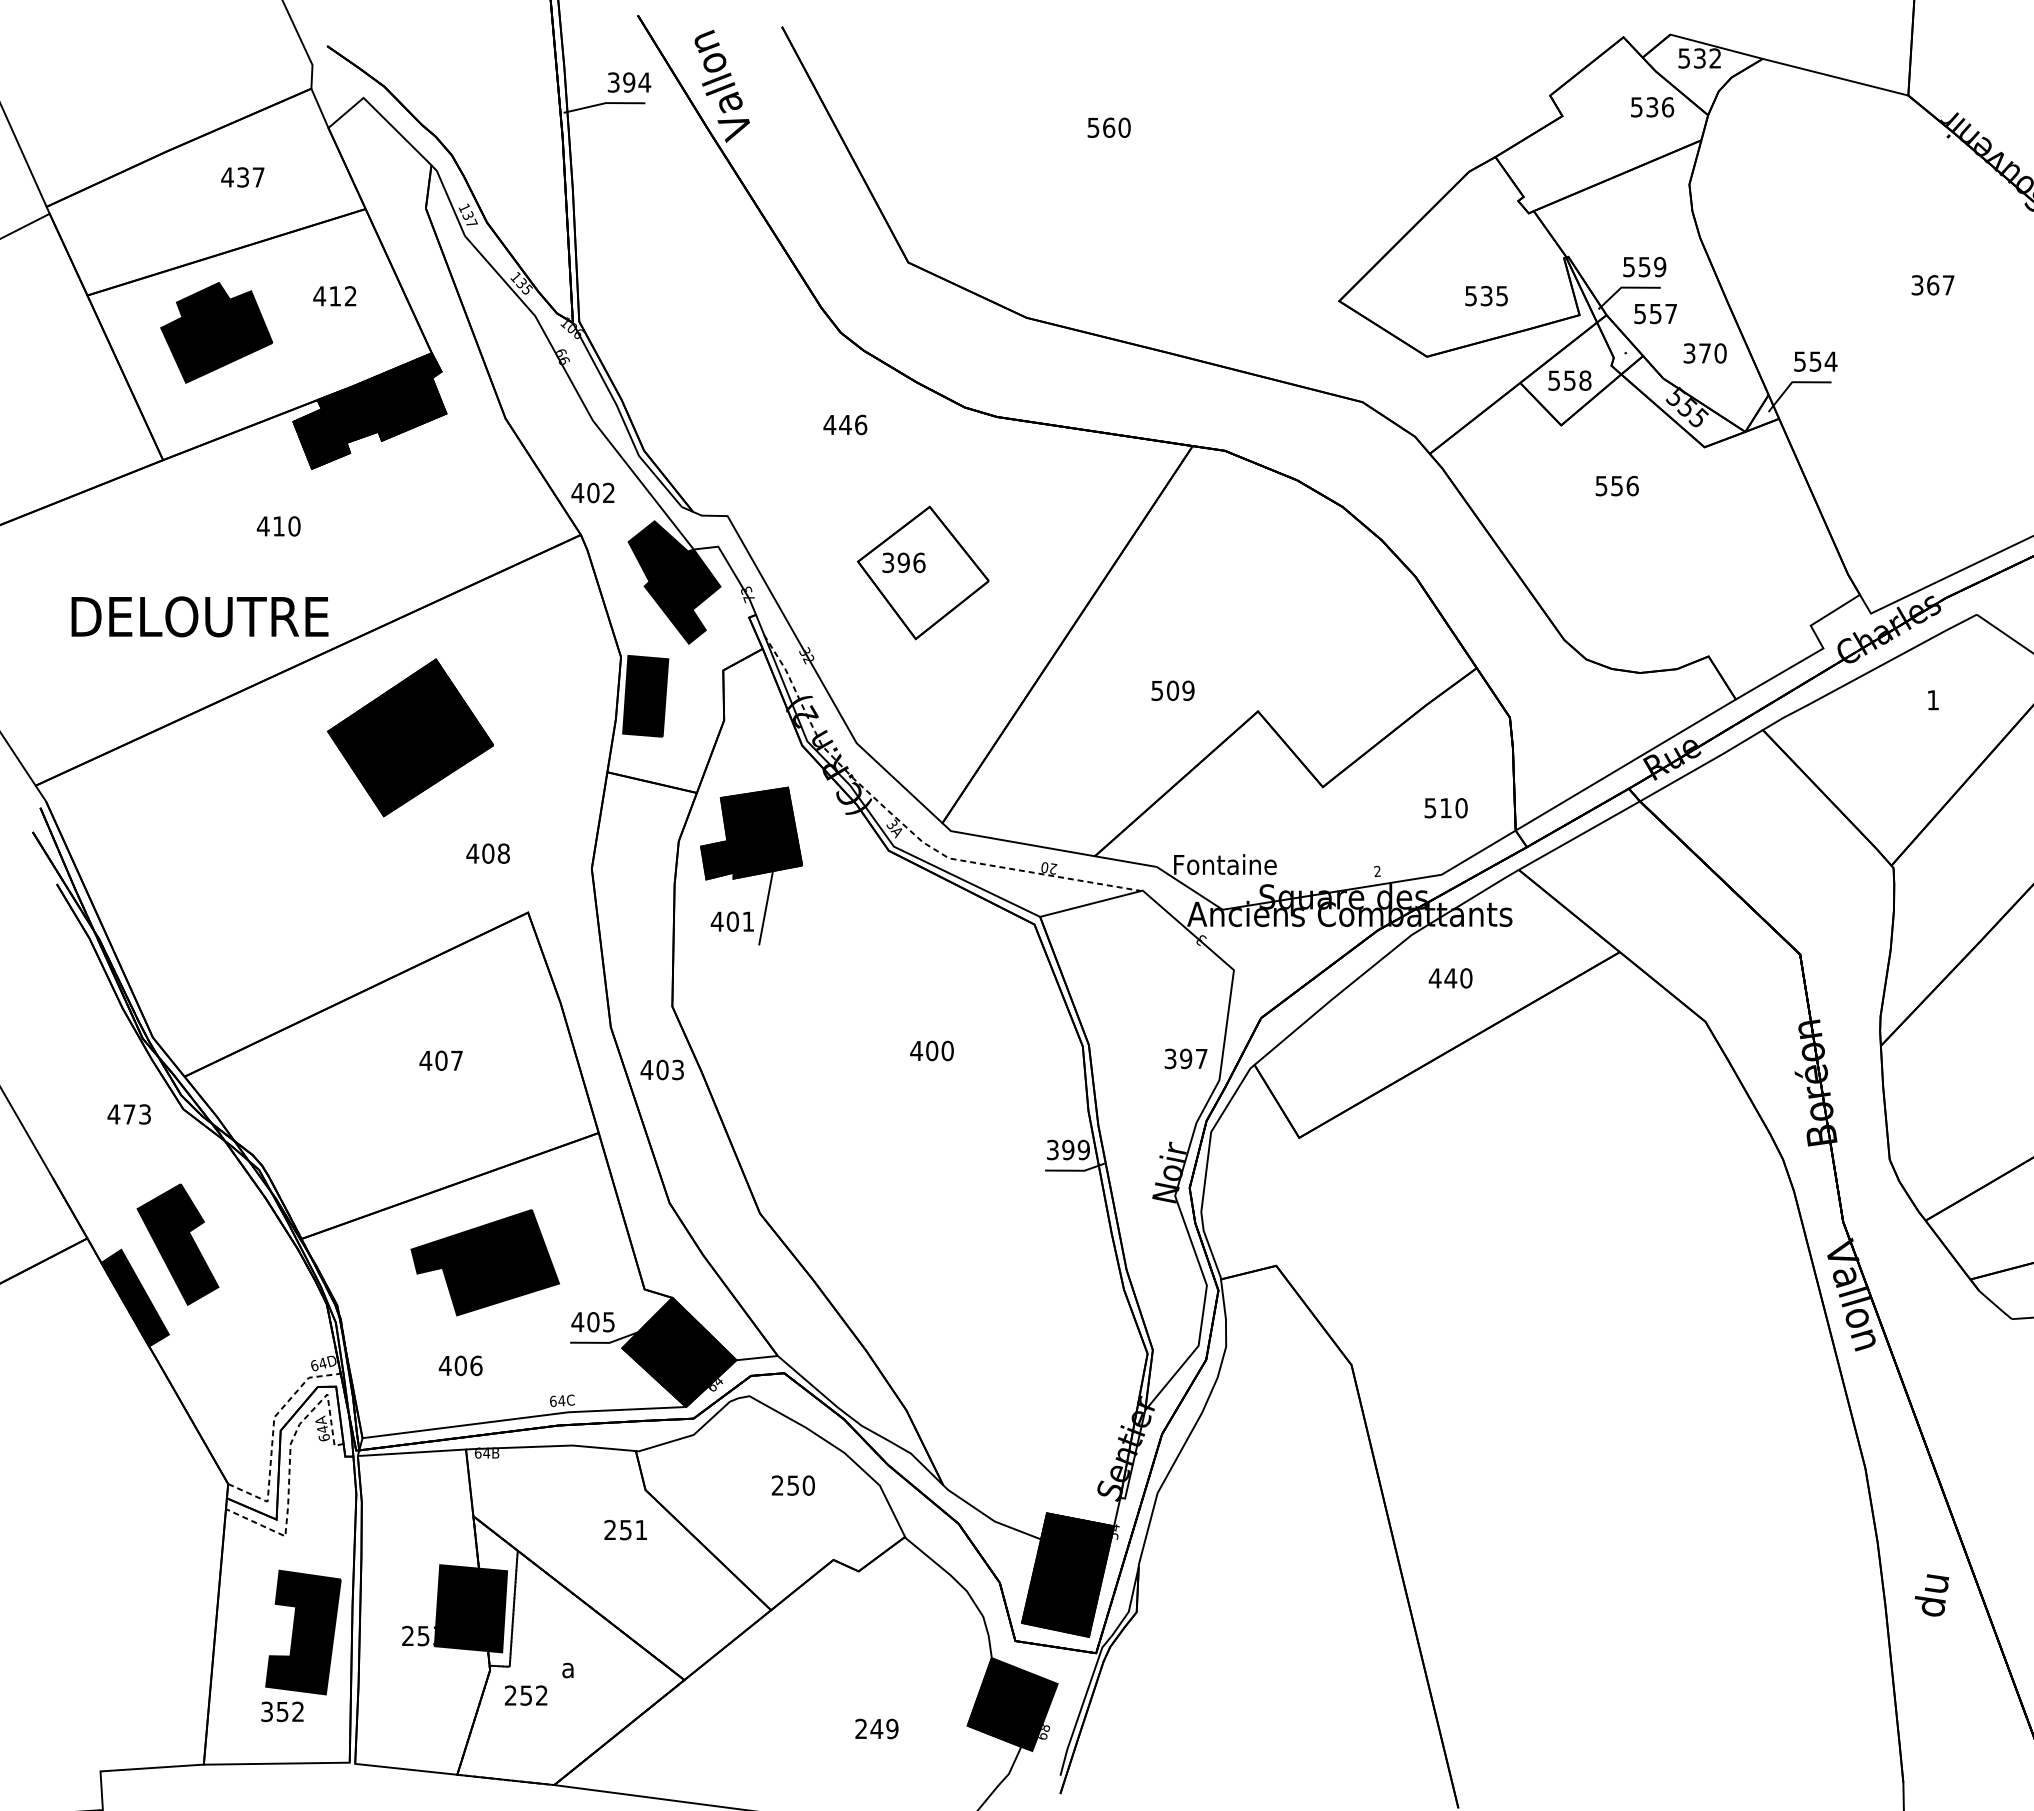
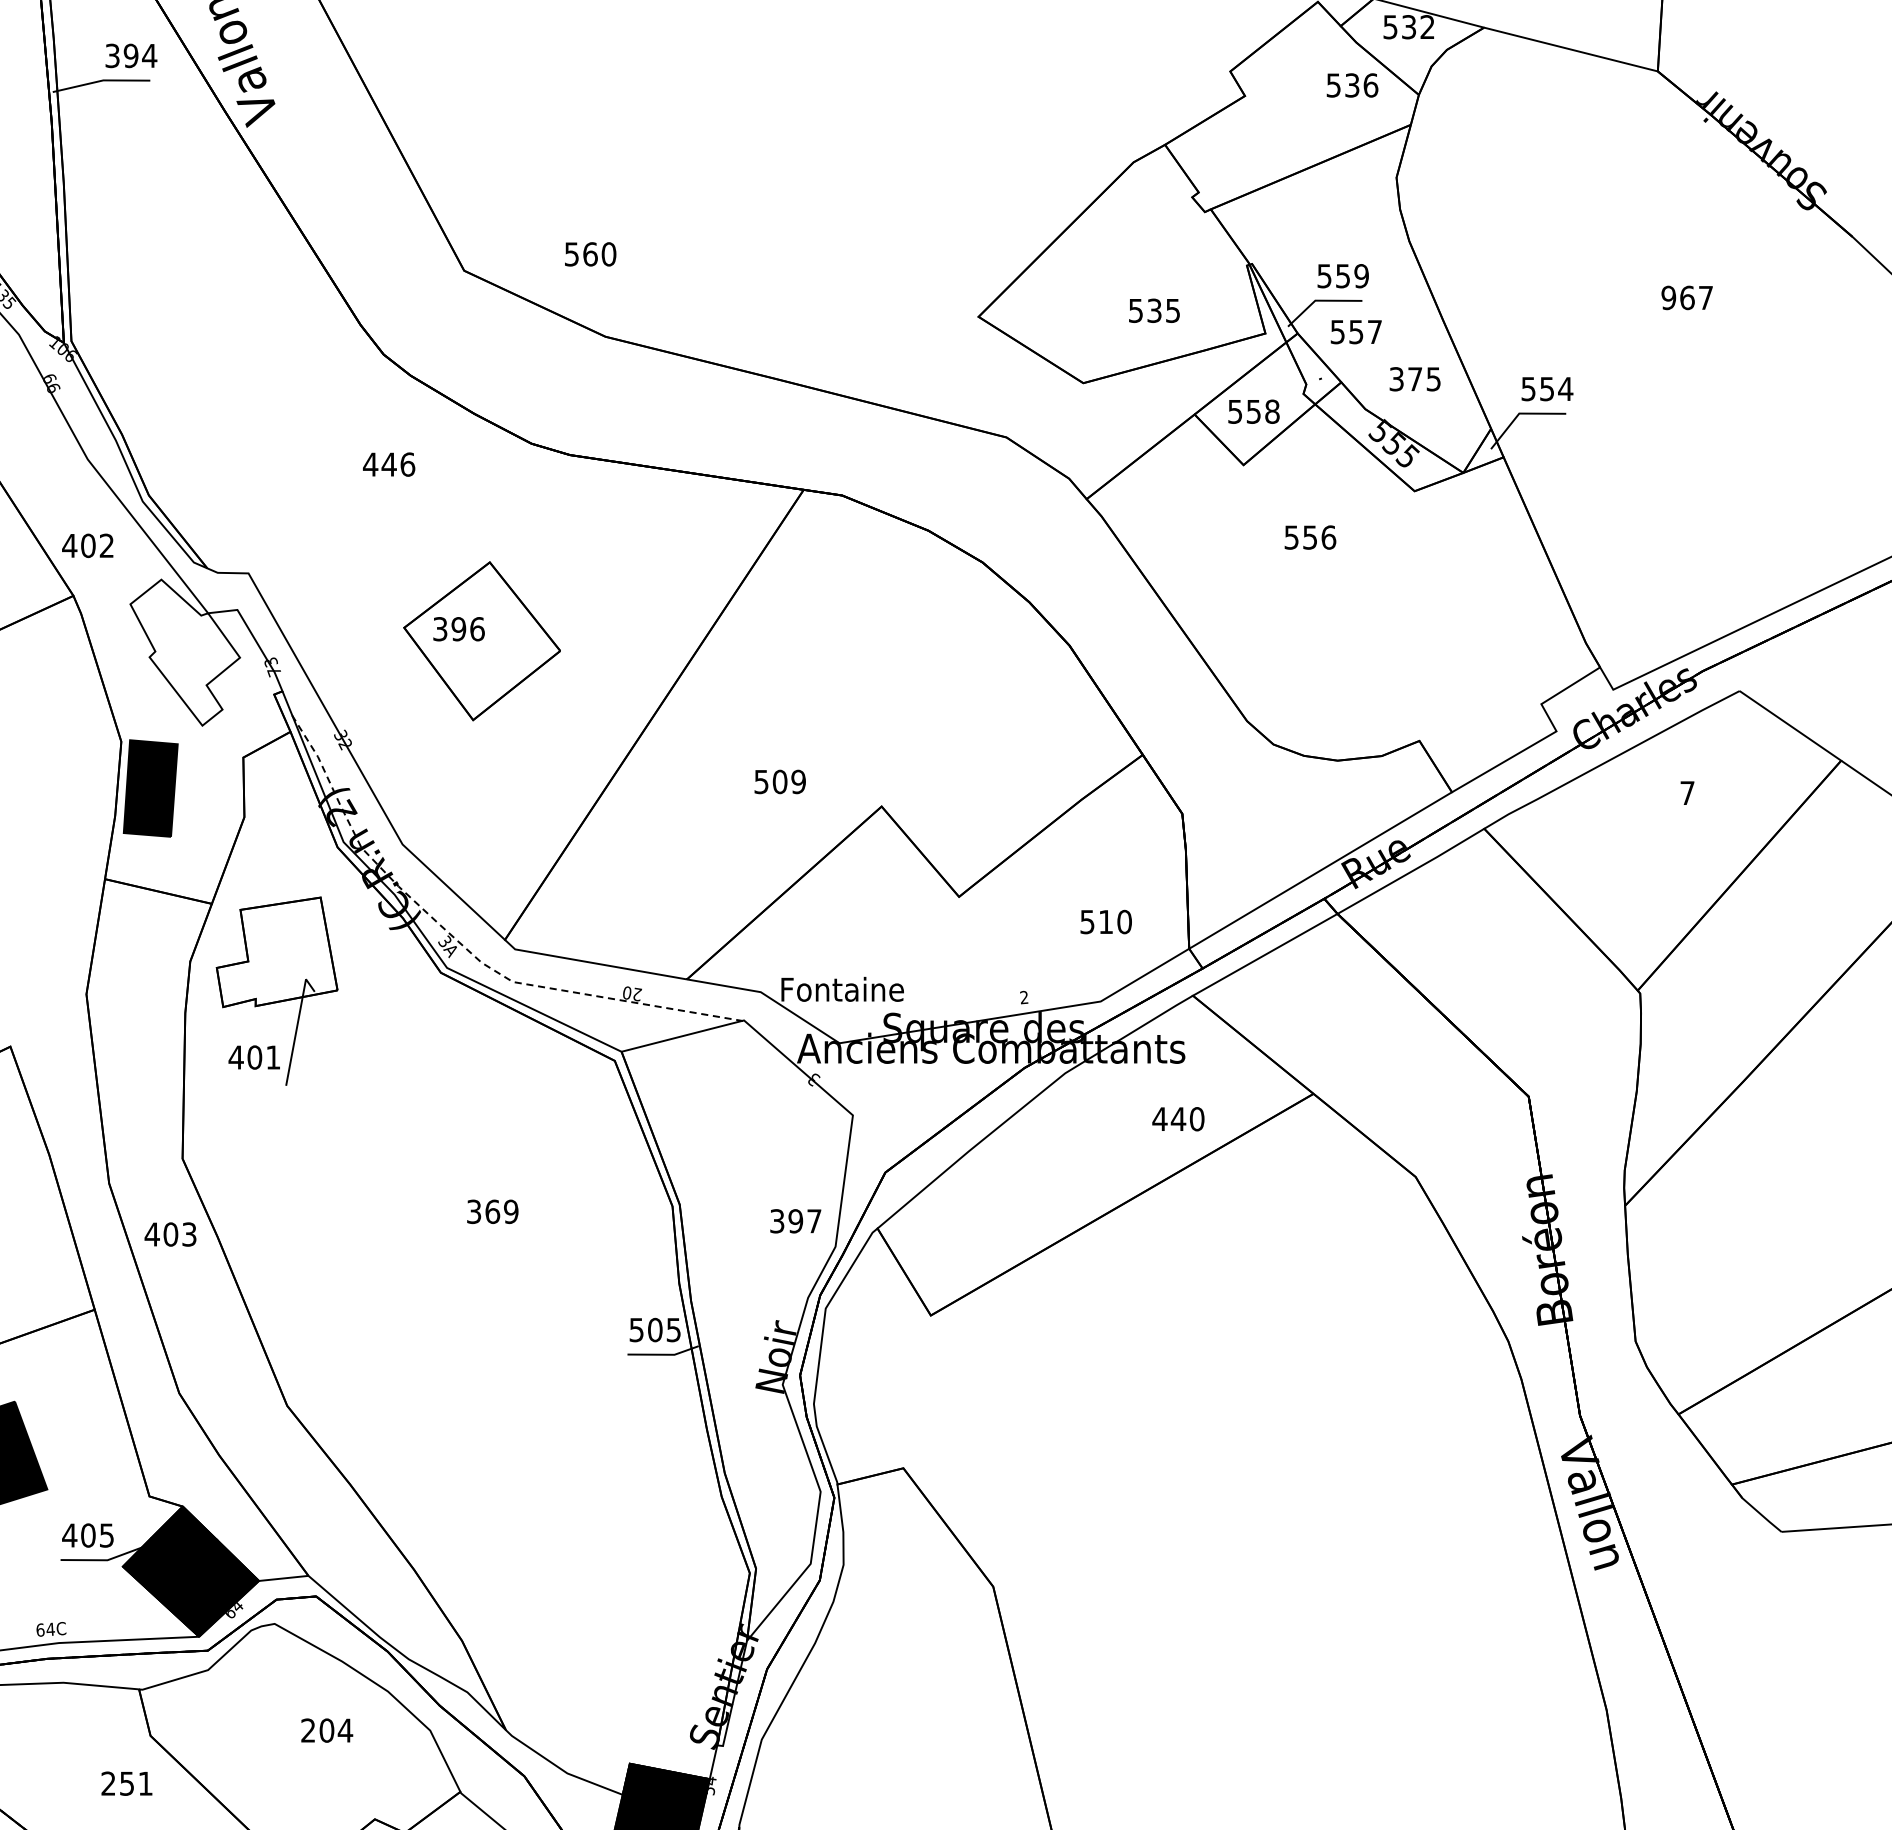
text: (1108, 127) -> (589, 253), moved
text: (1917, 285) -> (1668, 298), 367 -> 967
text: (1720, 353) -> (1433, 379), 370 -> 375
fill: (674, 582) -> (185, 652), removed
text: (1932, 700) -> (1686, 793), 1 -> 7
fill: (751, 833) -> (277, 952), removed
text: (1450, 978) -> (1178, 1119), moved
text: (931, 1050) -> (491, 1211), 400 -> 369
text: (1068, 1149) -> (655, 1329), 399 -> 505
text: (801, 1485) -> (336, 1730), 250 -> 204

